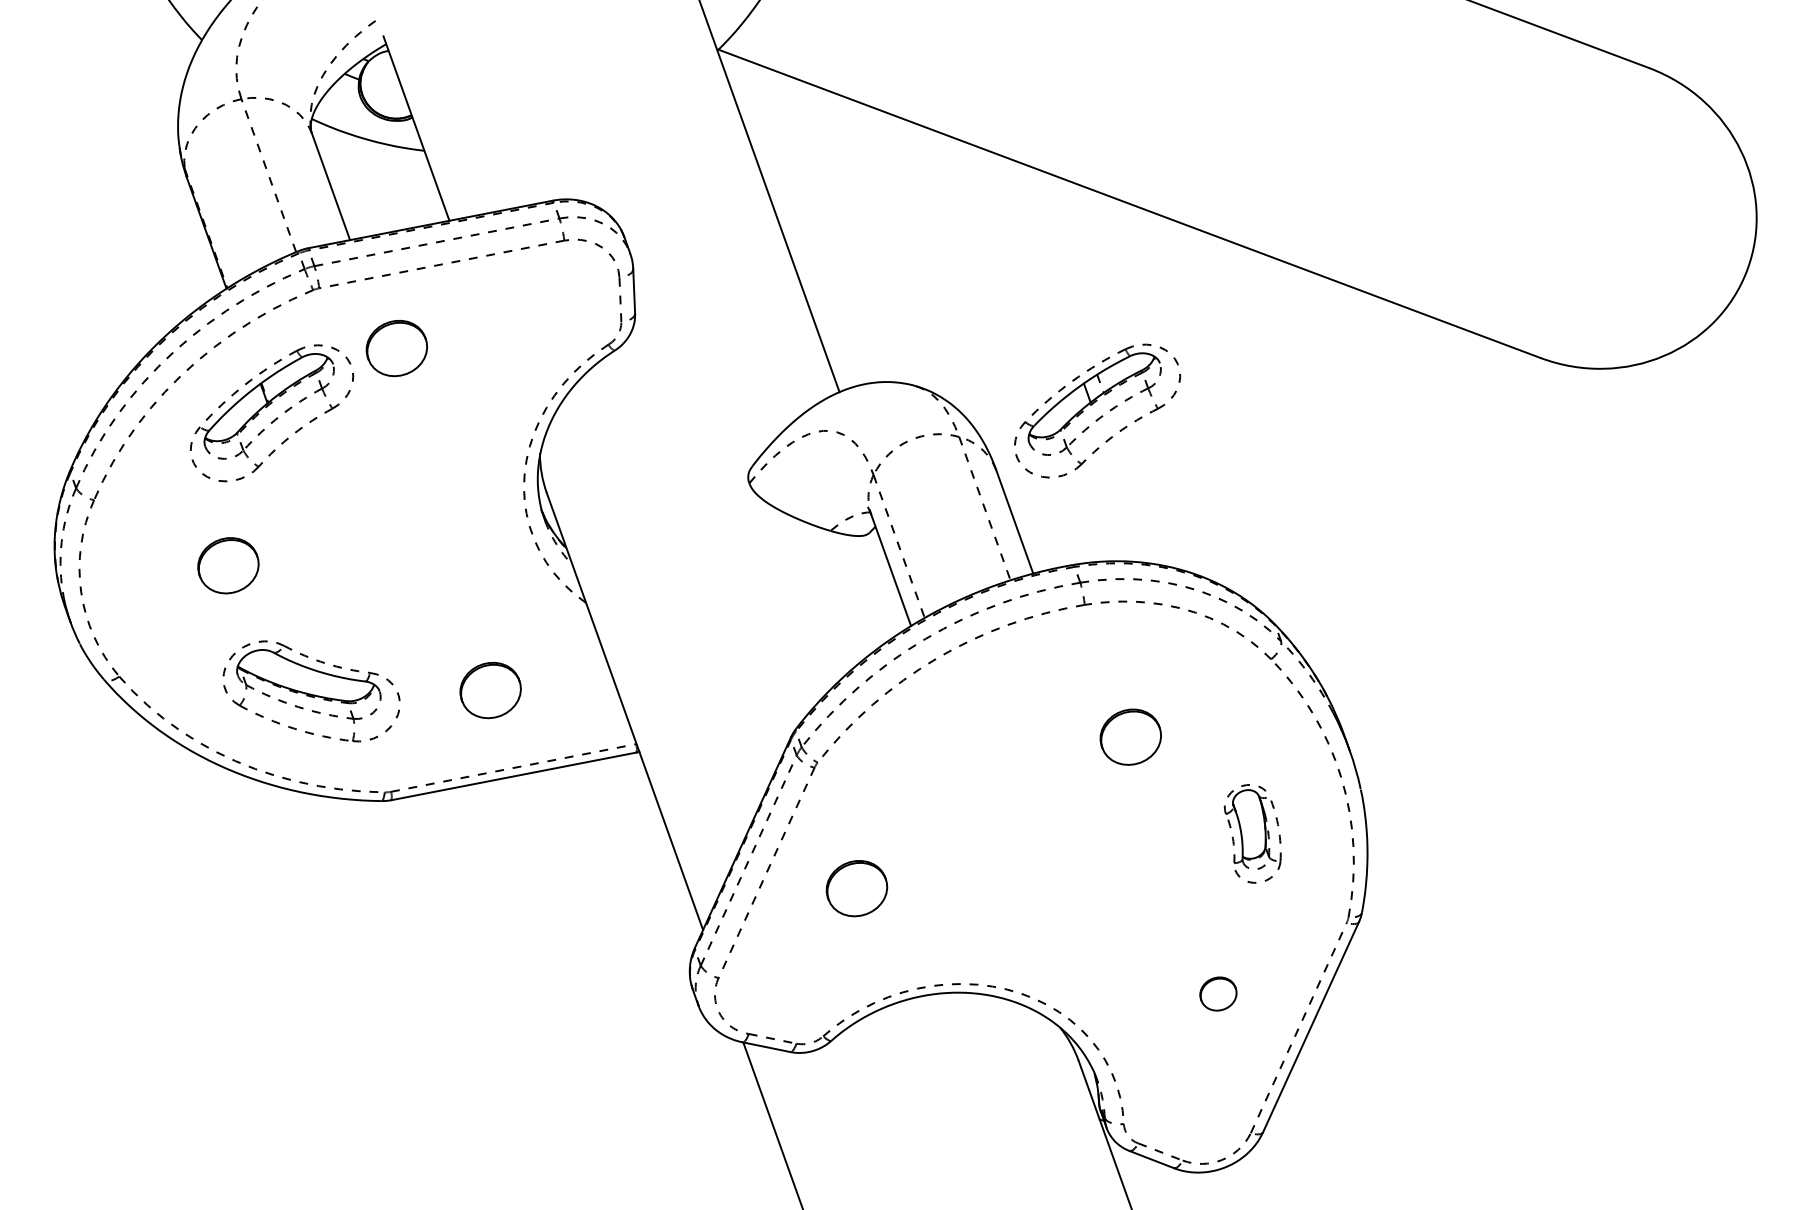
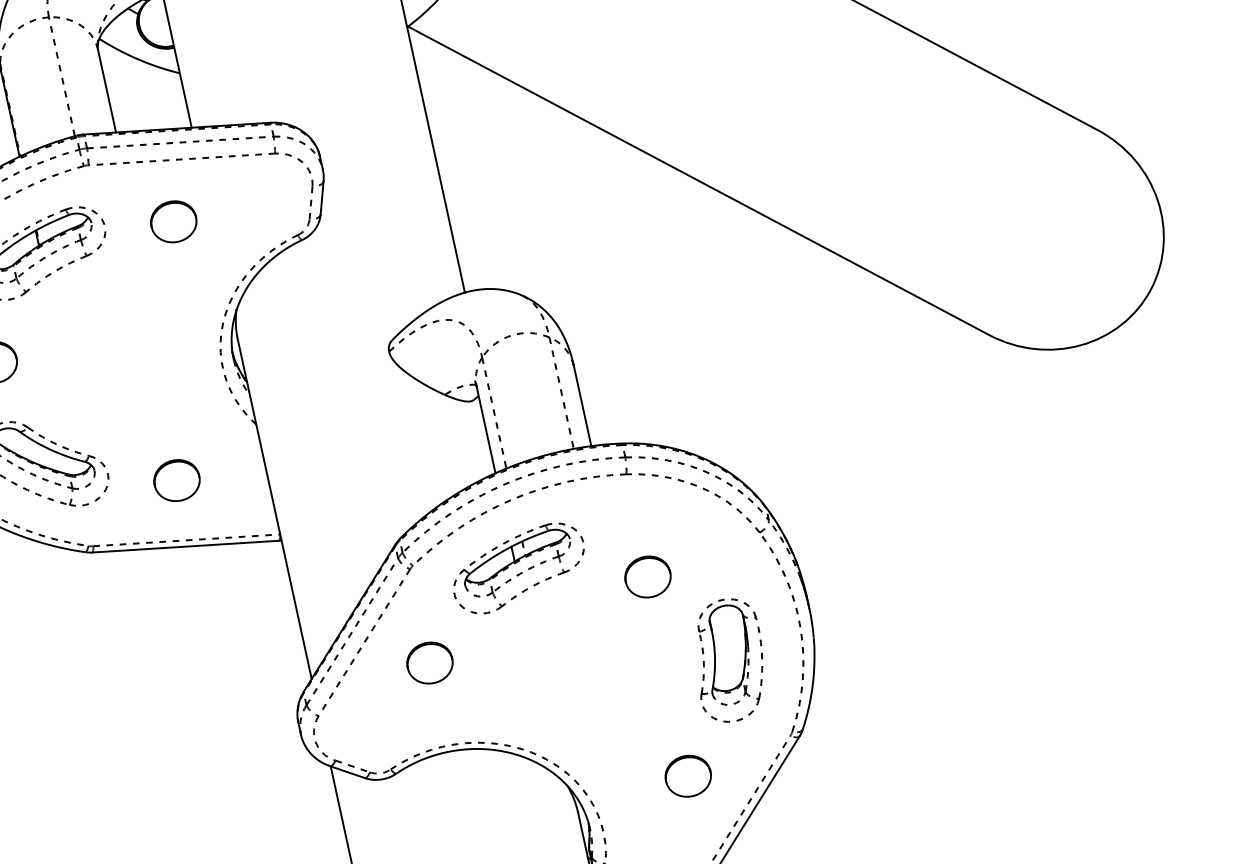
part: (396, 348) -> (173, 221), moved
part: (1101, 415) -> (521, 572), moved
part: (1252, 833) -> (729, 660), size x1.67
part: (1218, 993) -> (688, 775), size x1.67

